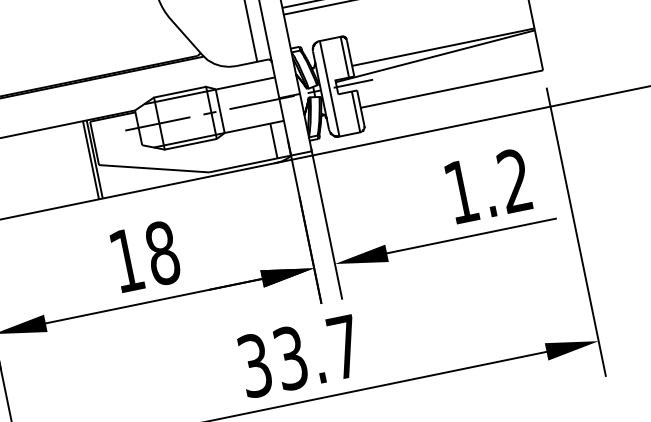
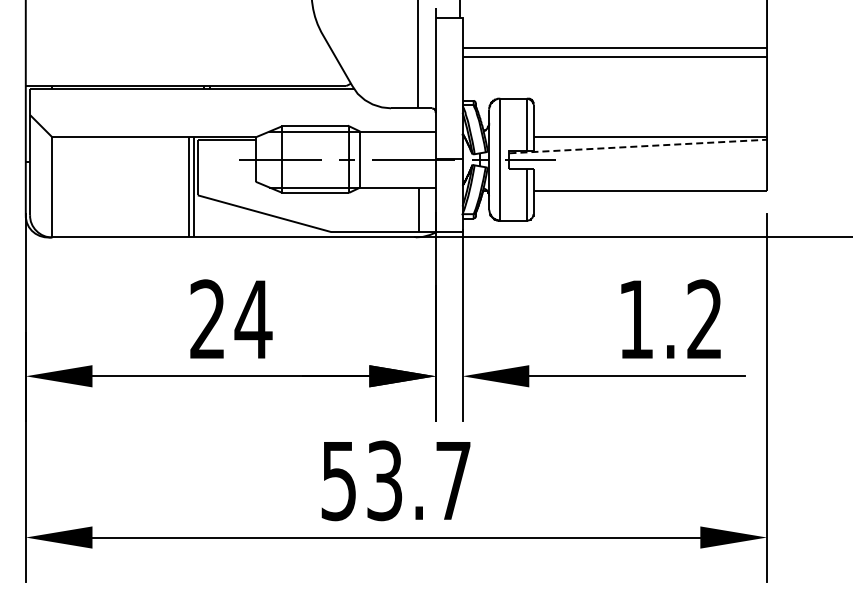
line: (435, 56) -> (638, 146), solid -> dashed
text: (145, 256) -> (231, 319), 18 -> 24
text: (255, 365) -> (339, 480), 33.7 -> 53.7

